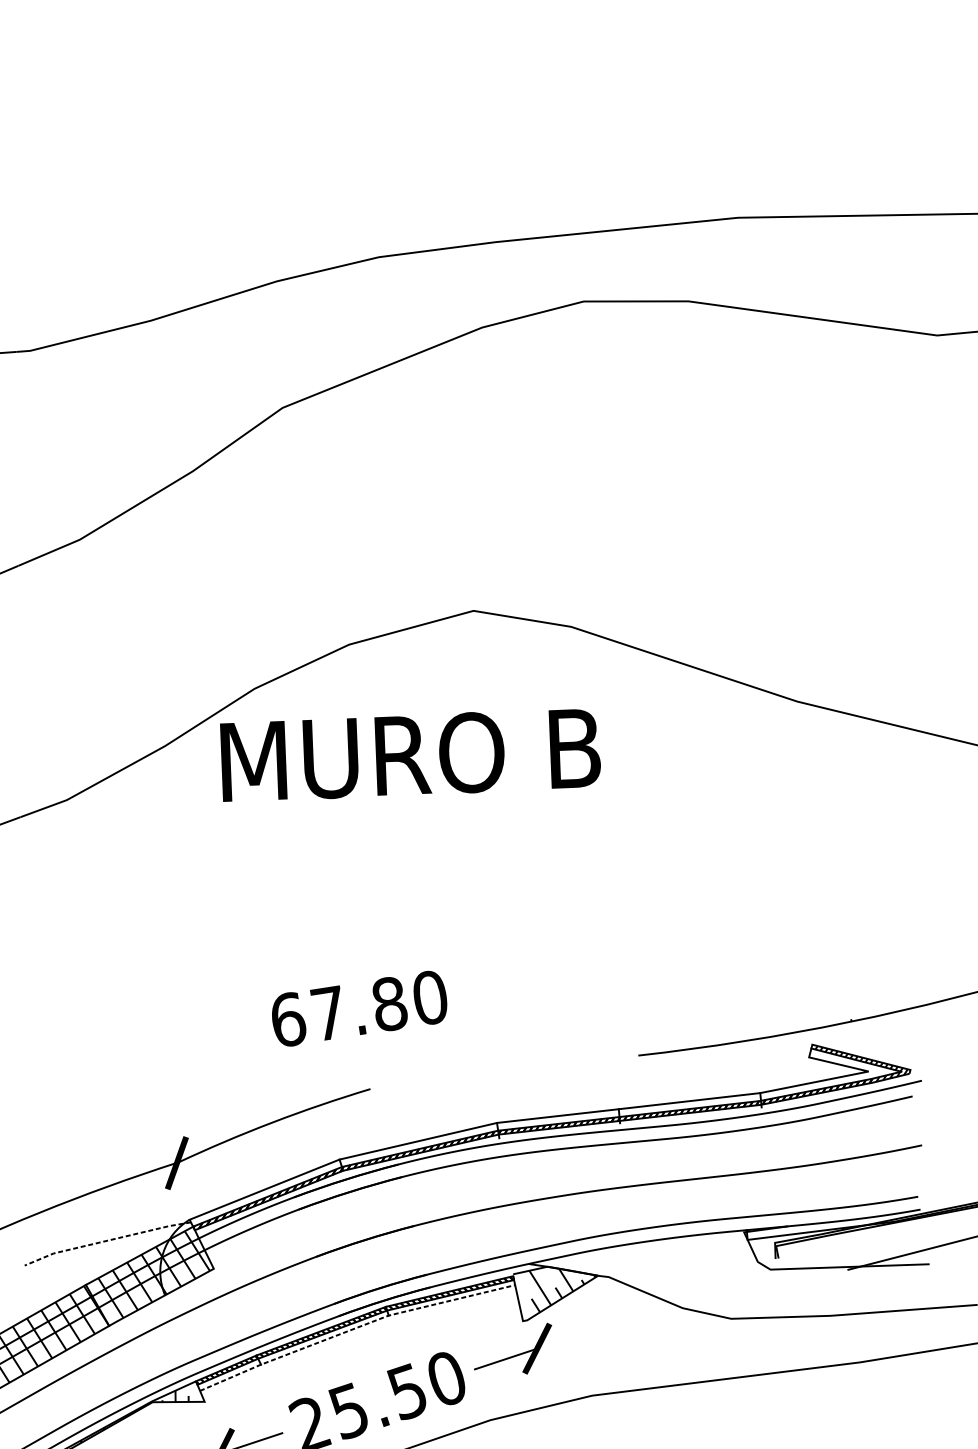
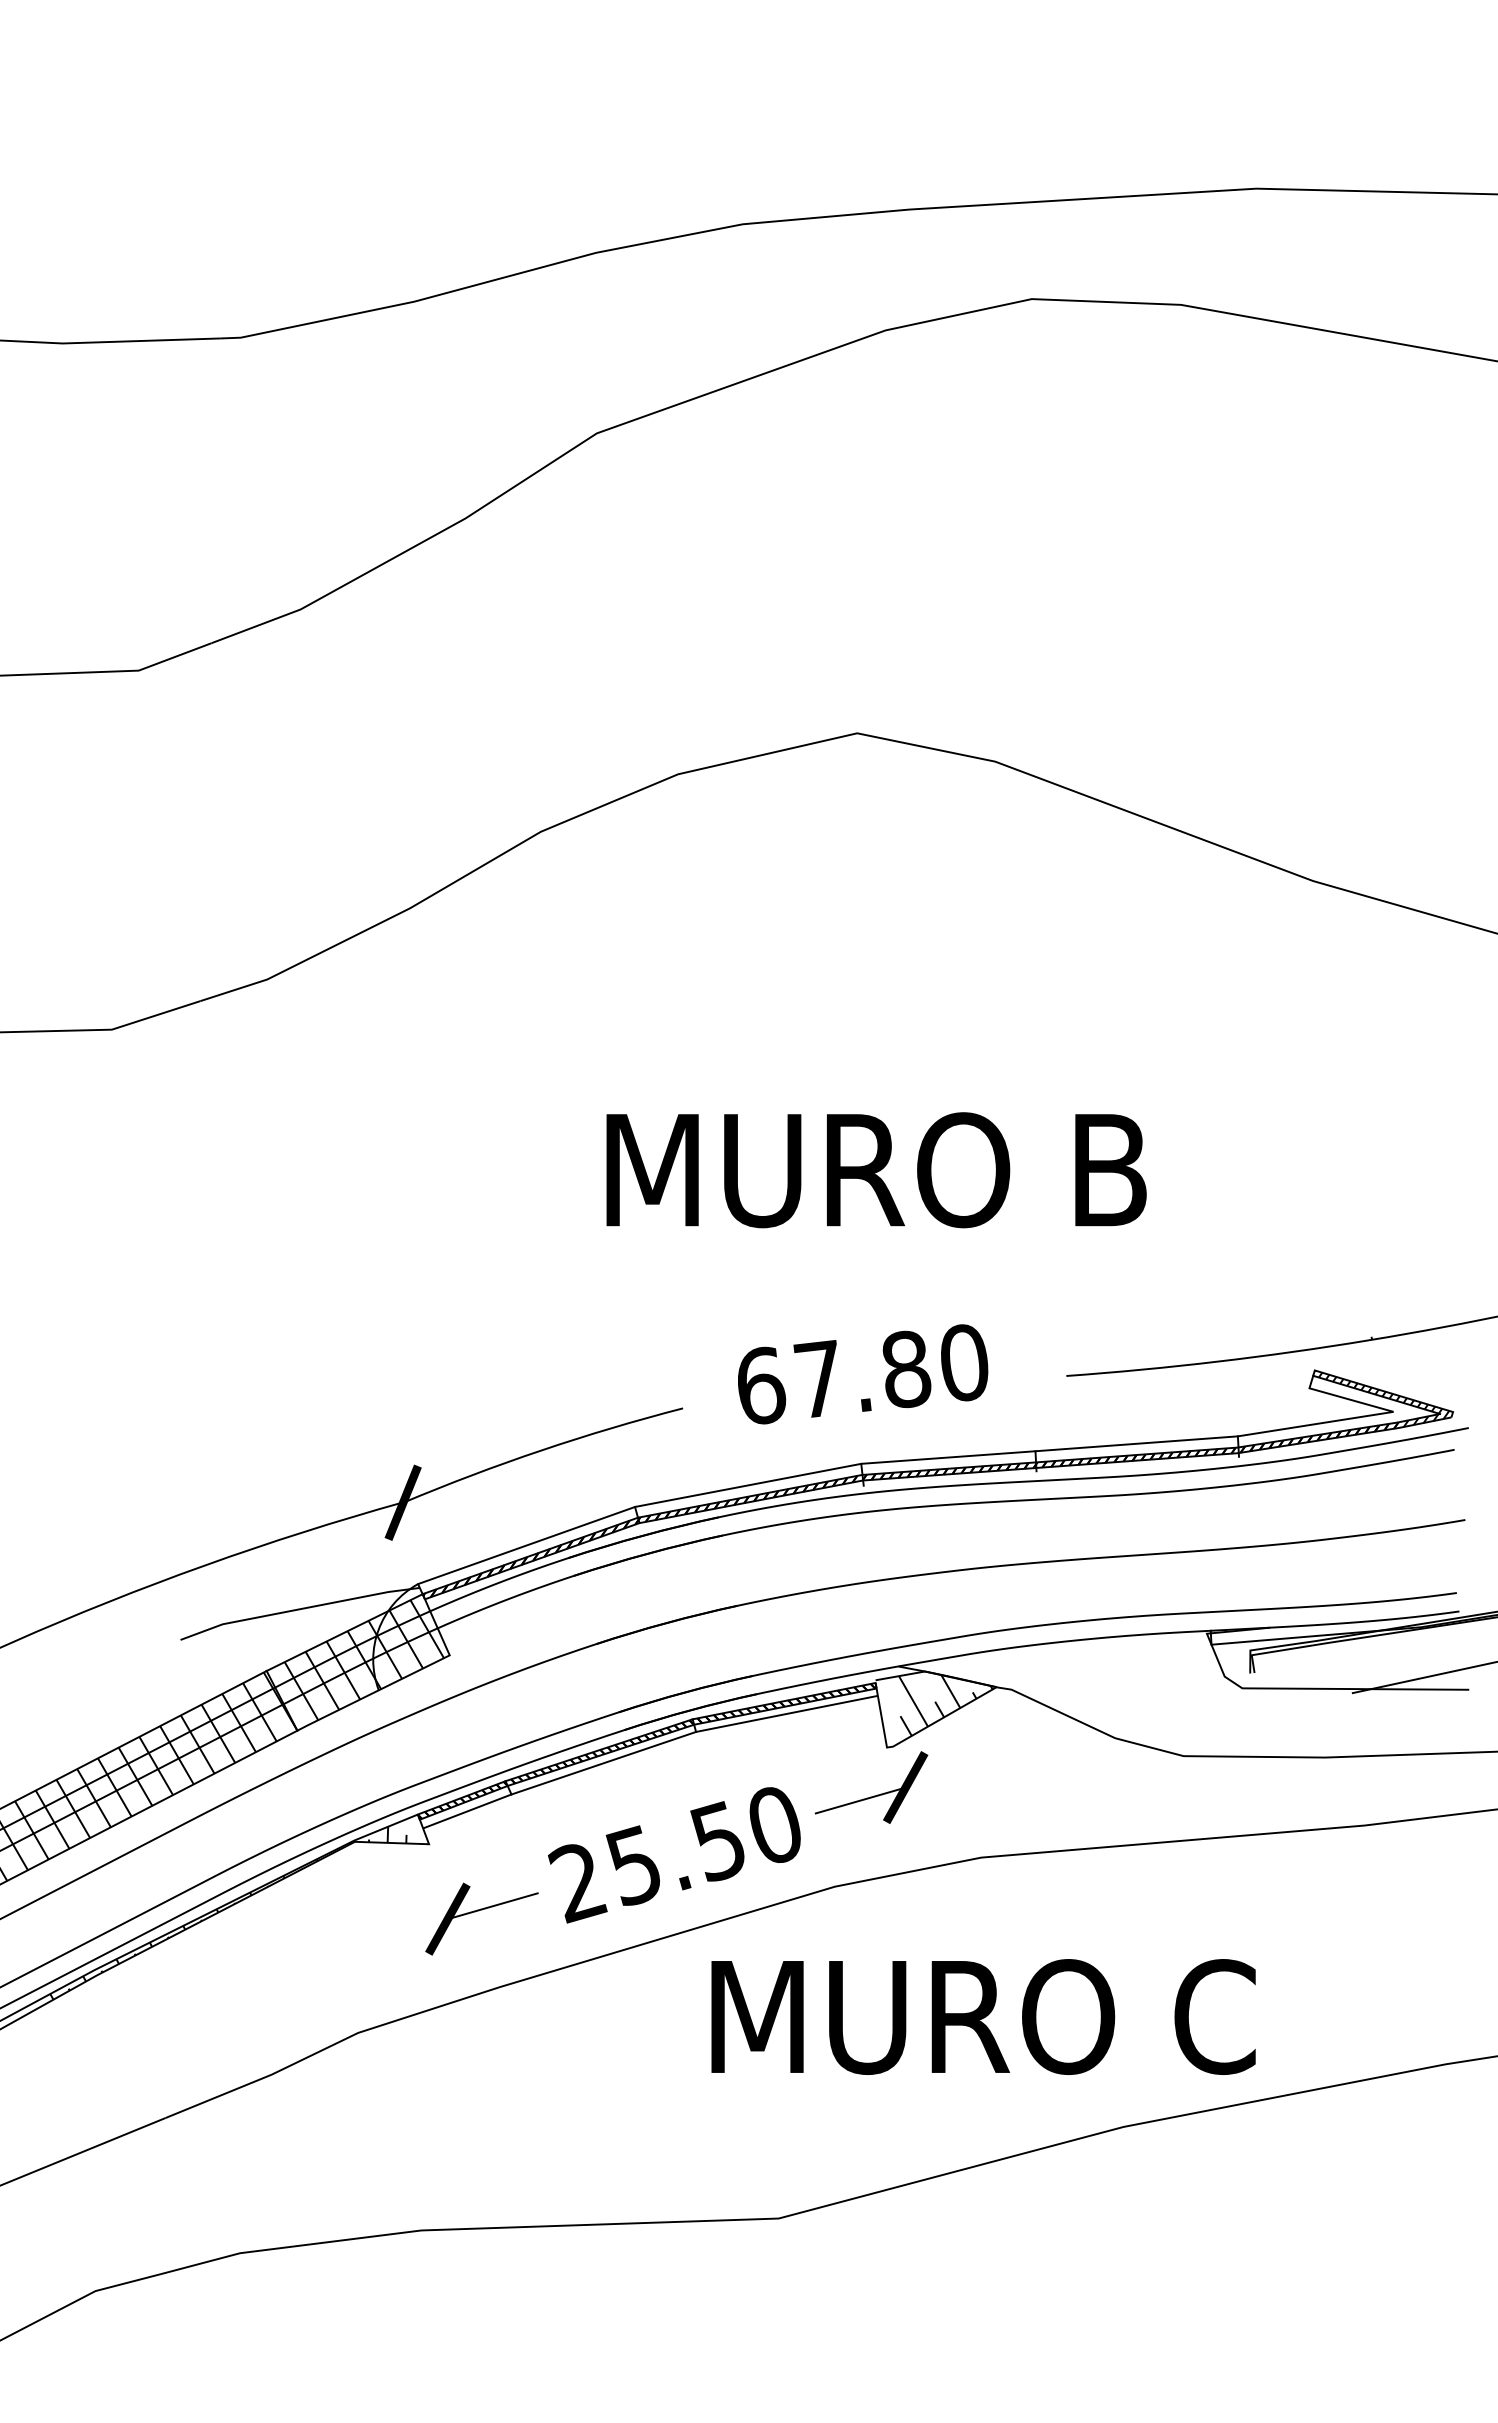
text: (410, 755) -> (876, 1170), moved
text: (359, 1008) -> (863, 1374), moved
line: (107, 1240) -> (299, 1609), dashed -> solid
line: (354, 1328) -> (646, 1748), dashed -> solid

